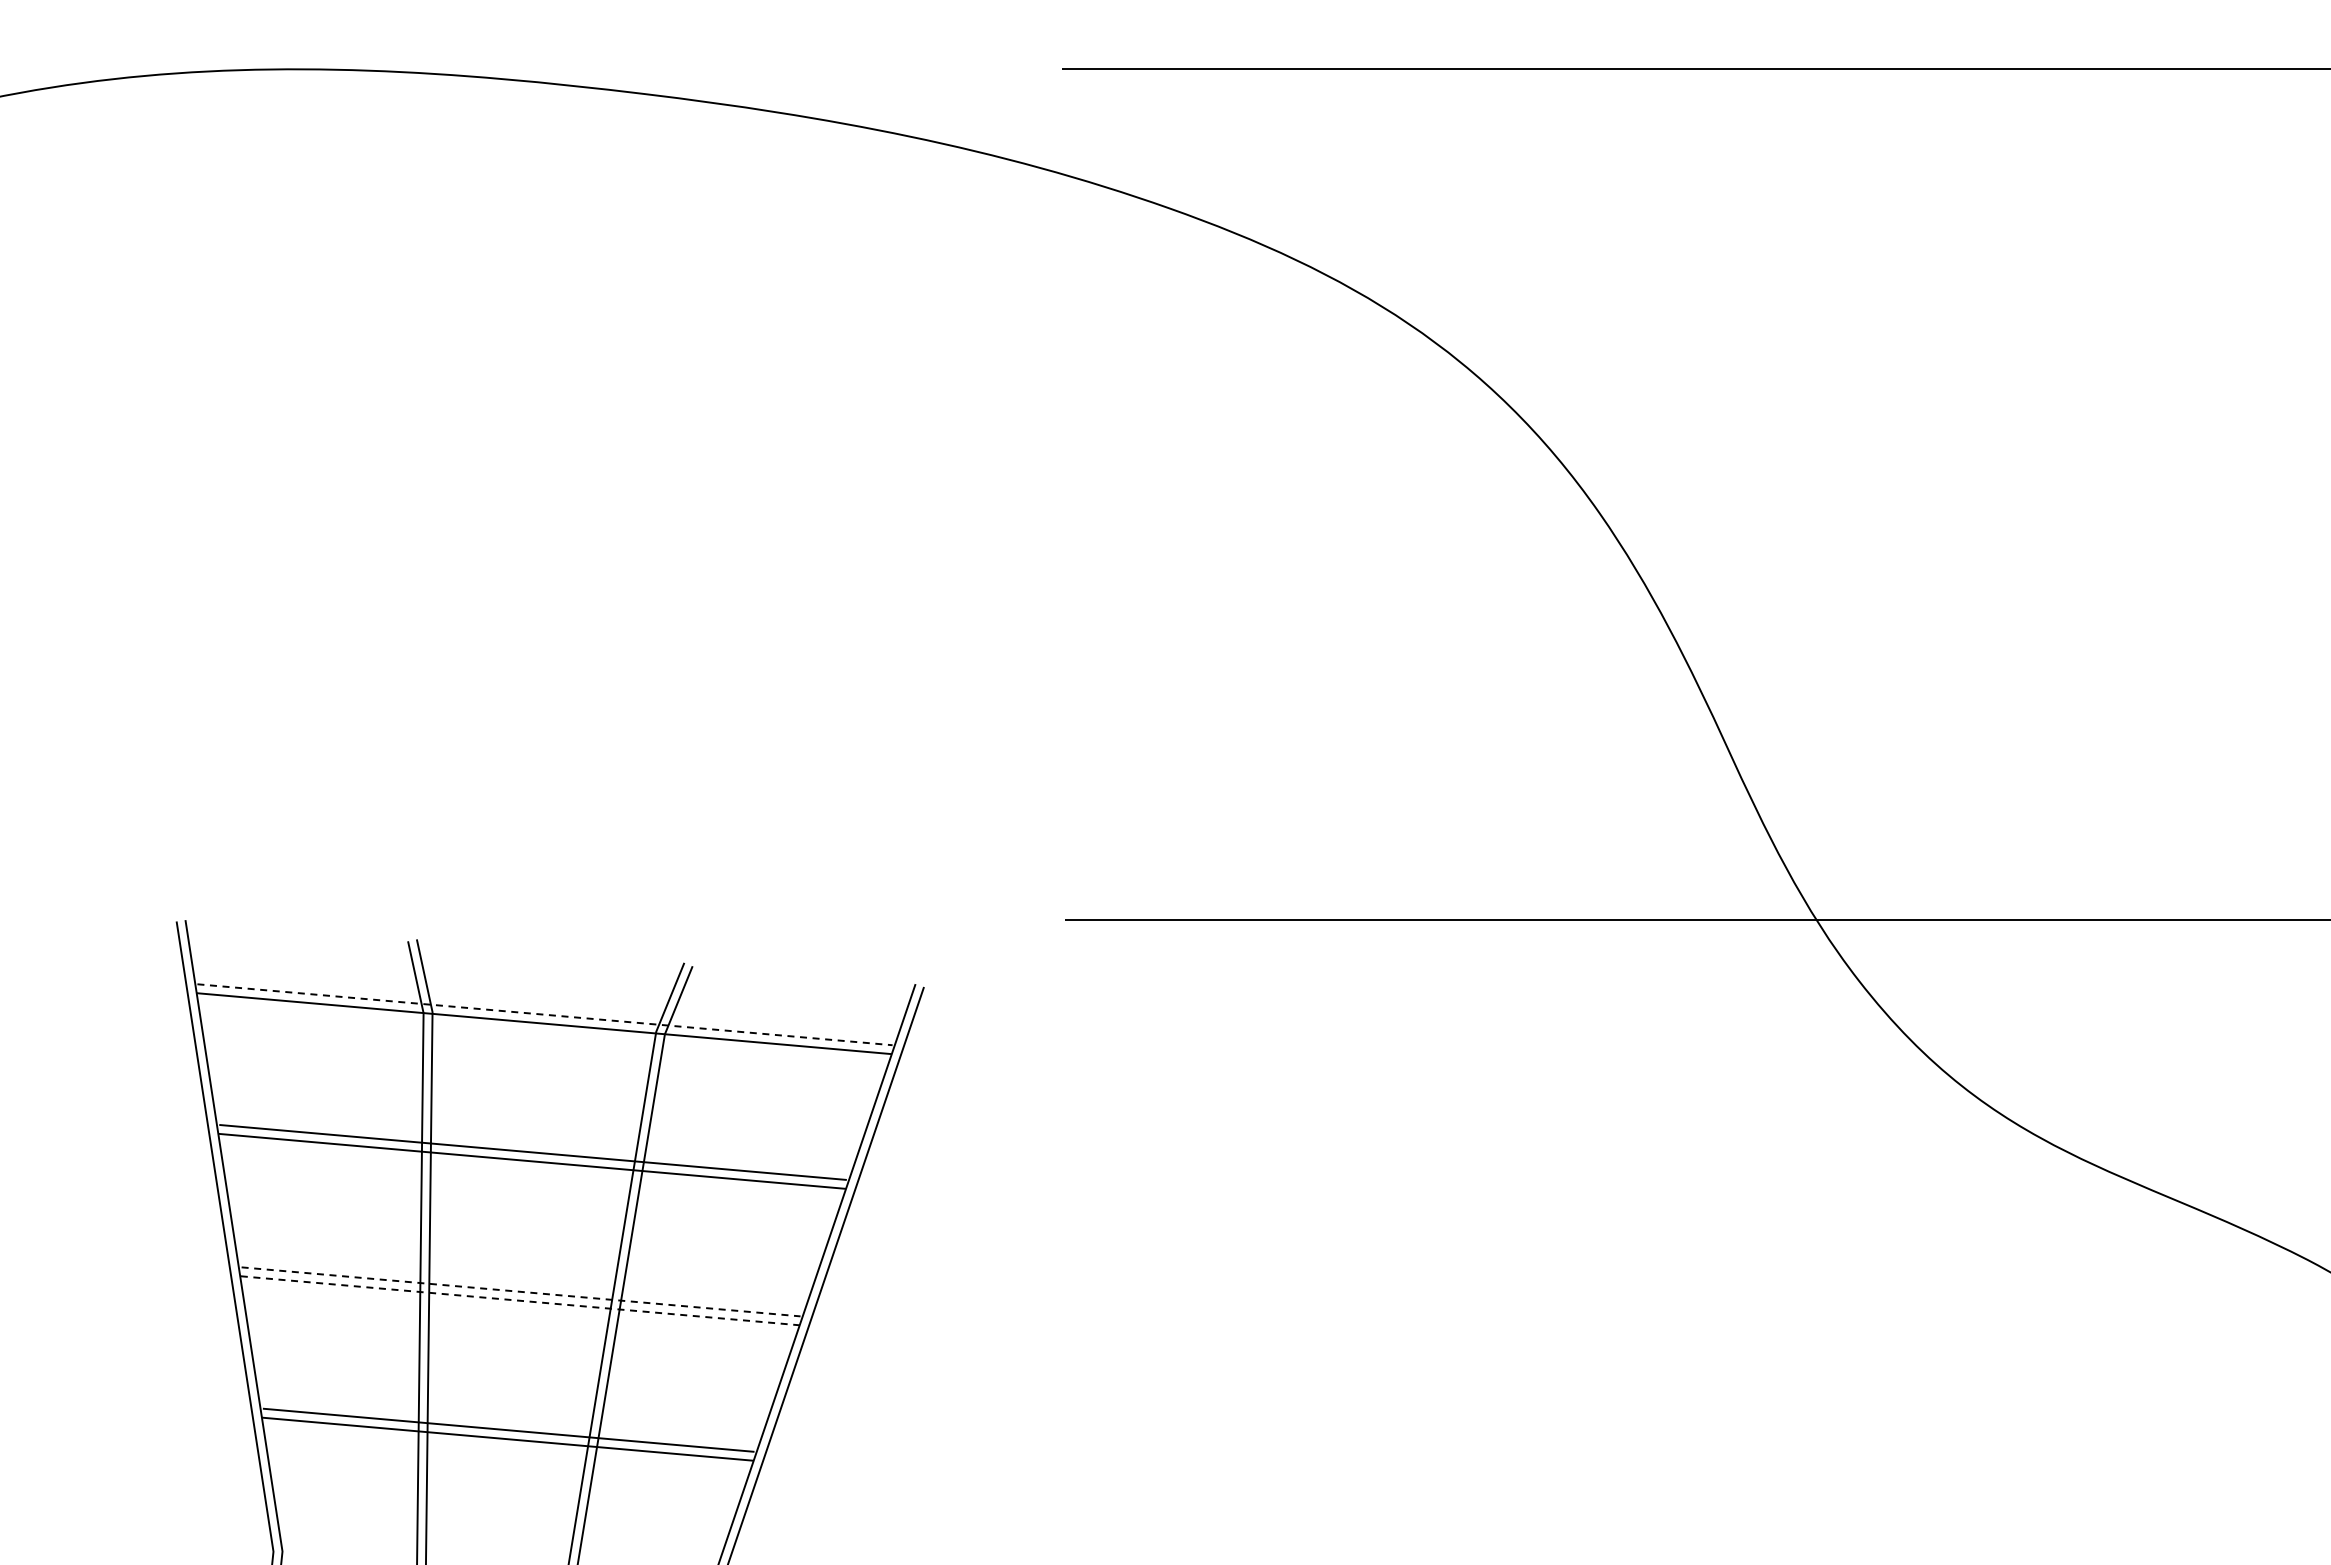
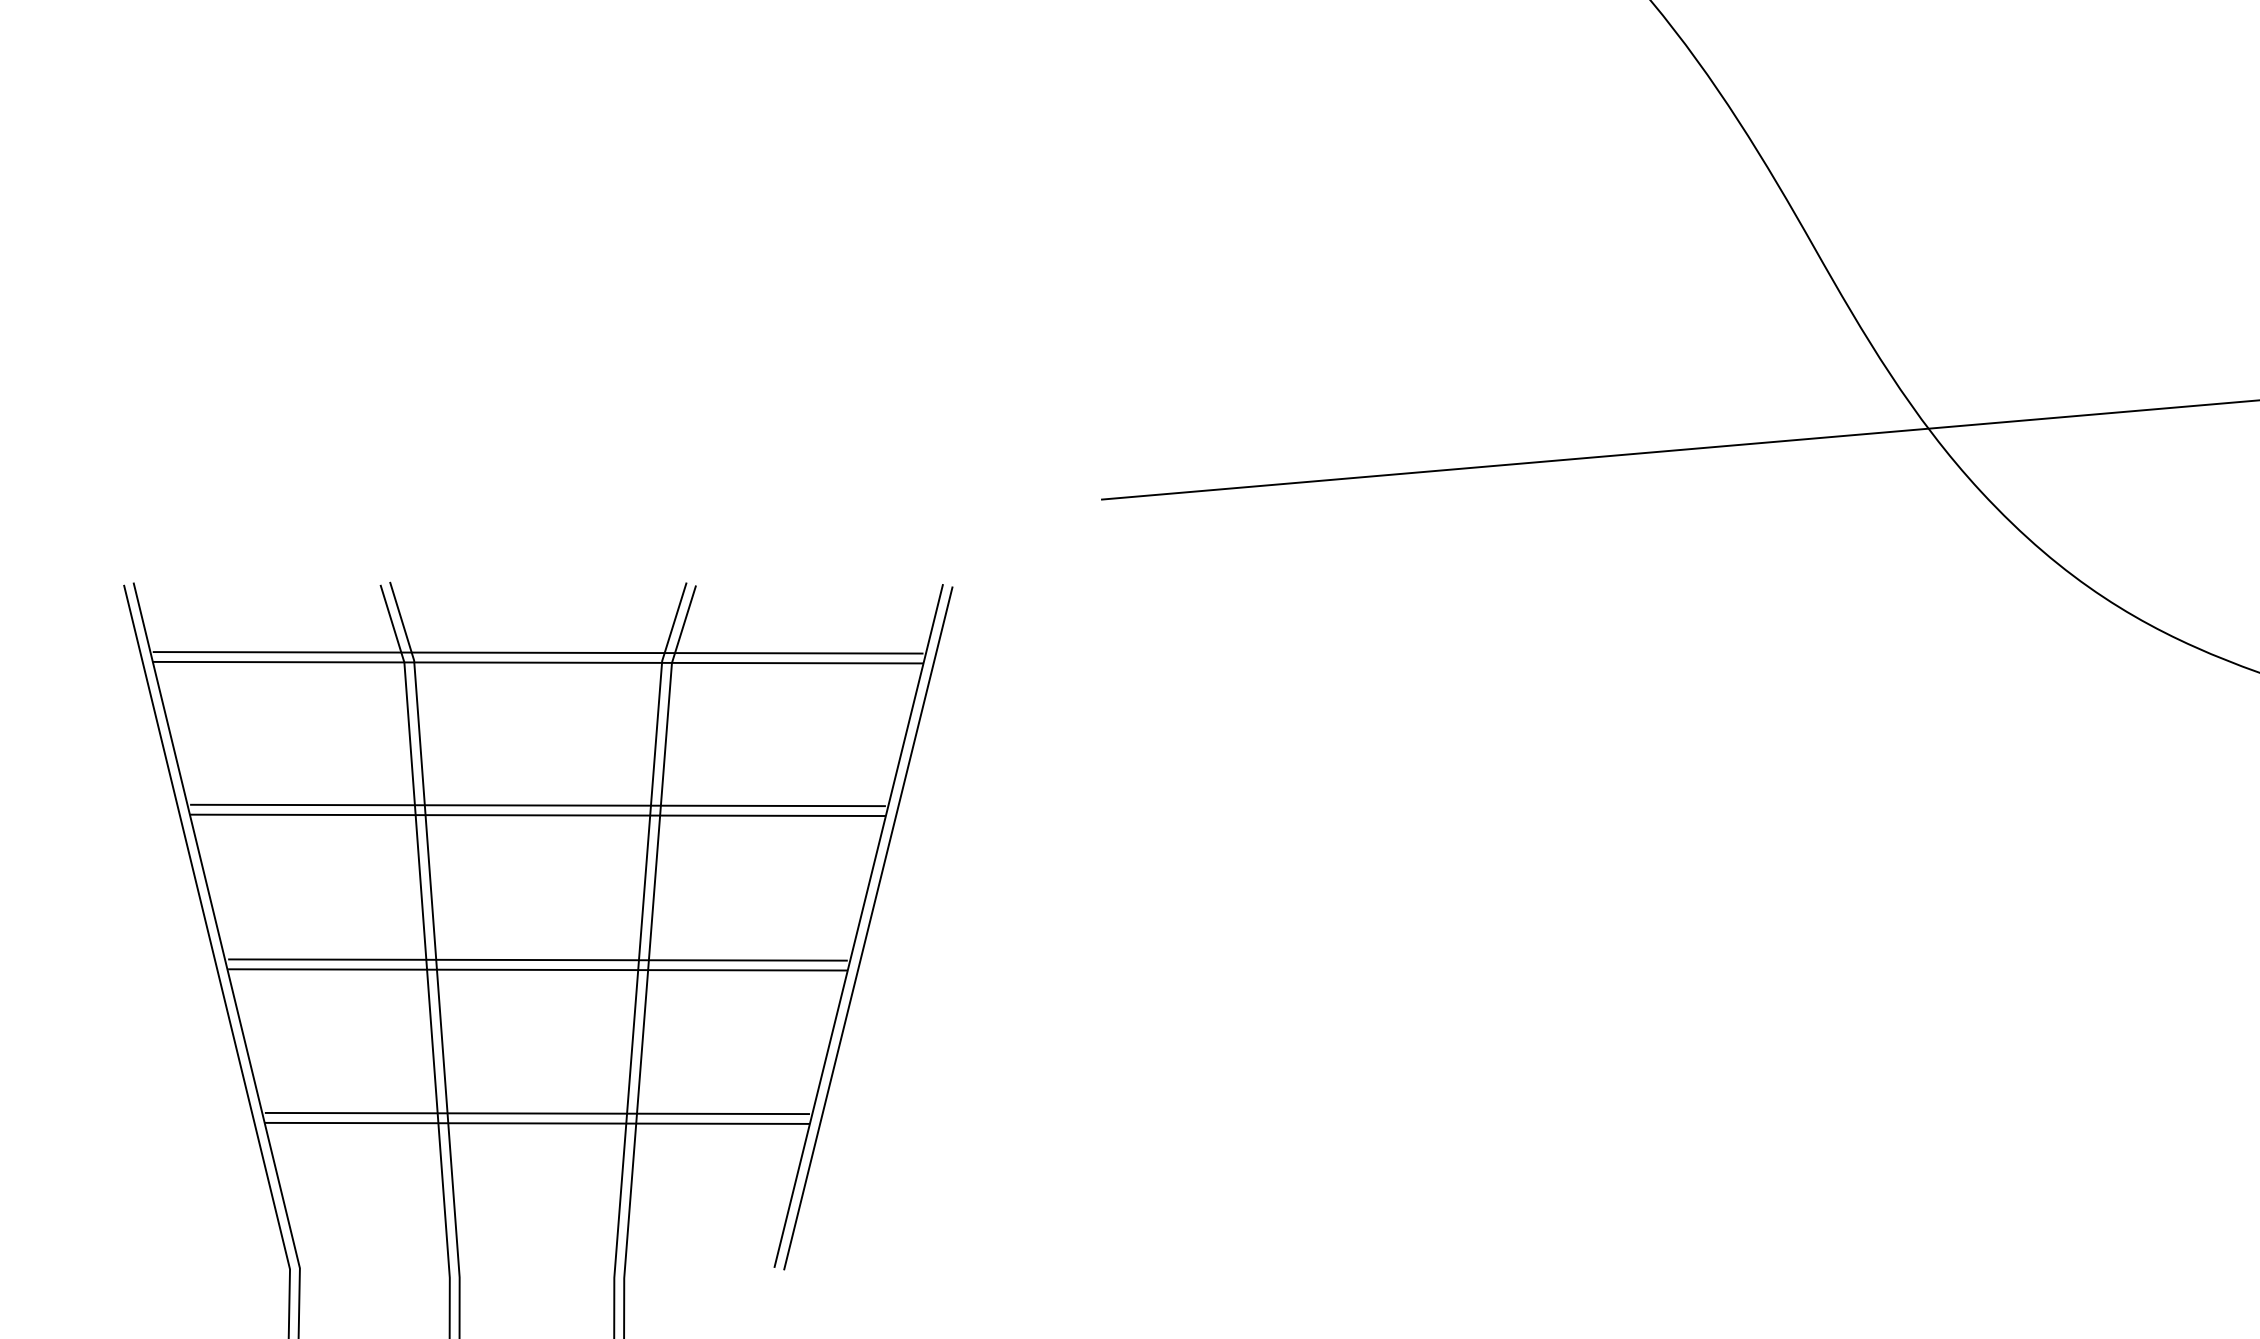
line: (544, 1014) -> (537, 652), dashed -> solid
line: (521, 1291) -> (538, 959), dashed -> solid
line: (520, 1300) -> (538, 969), dashed -> solid

